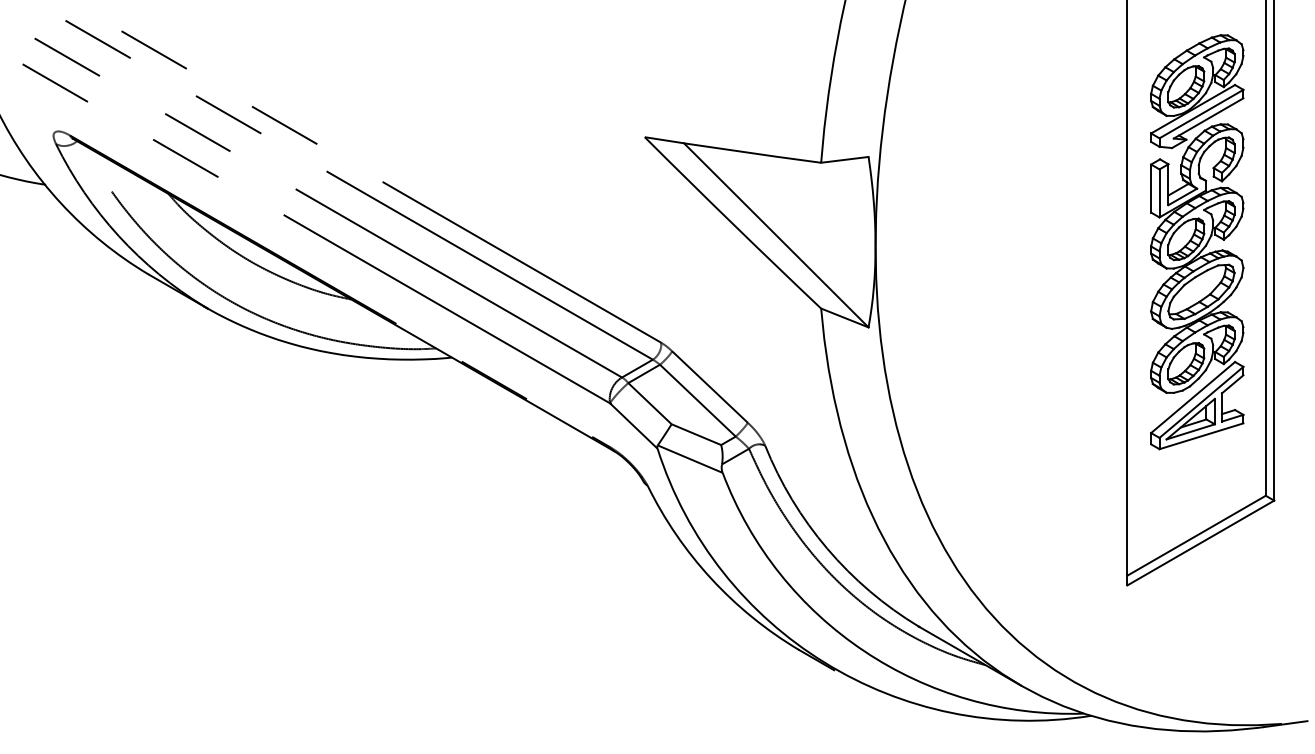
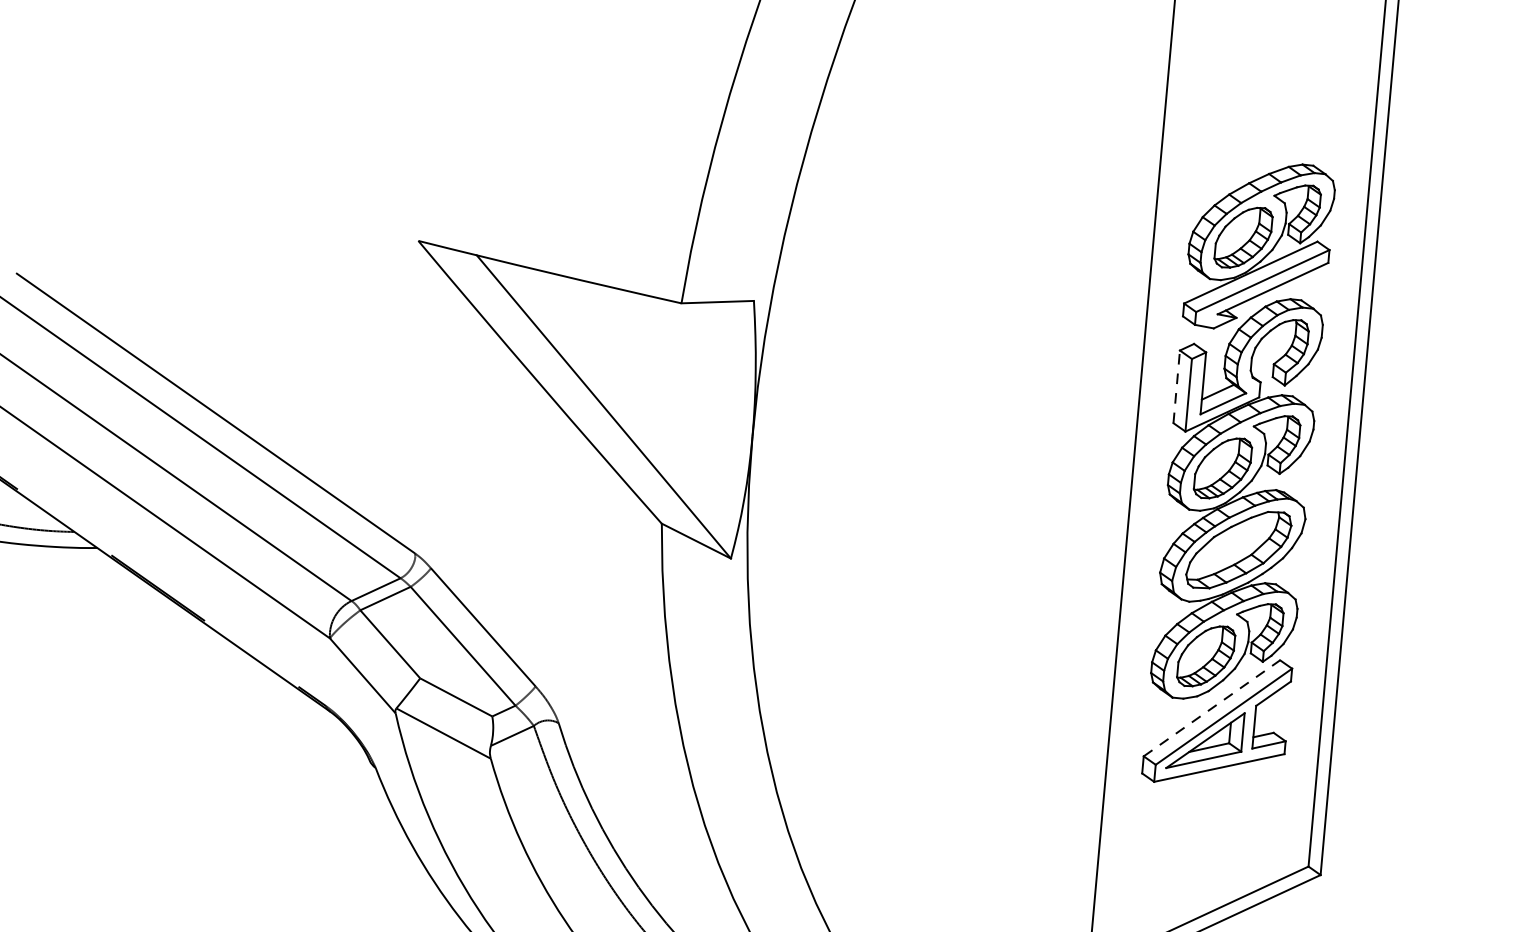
line: (1151, 188) -> (1177, 386), solid -> dashed
line: (1193, 397) -> (1212, 708), solid -> dashed

